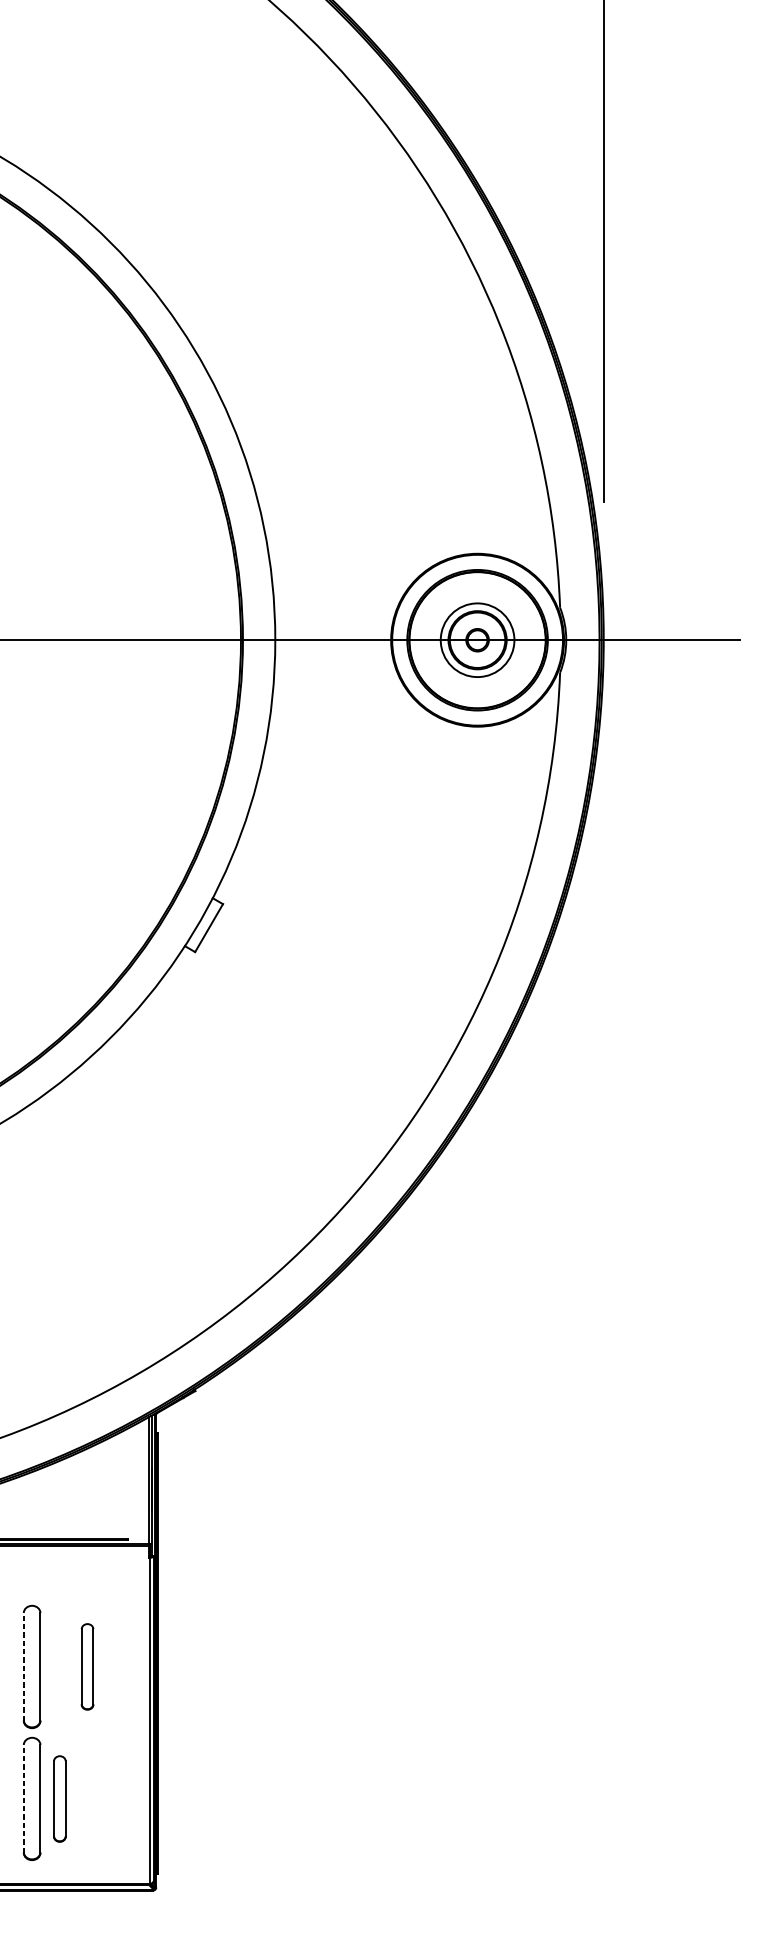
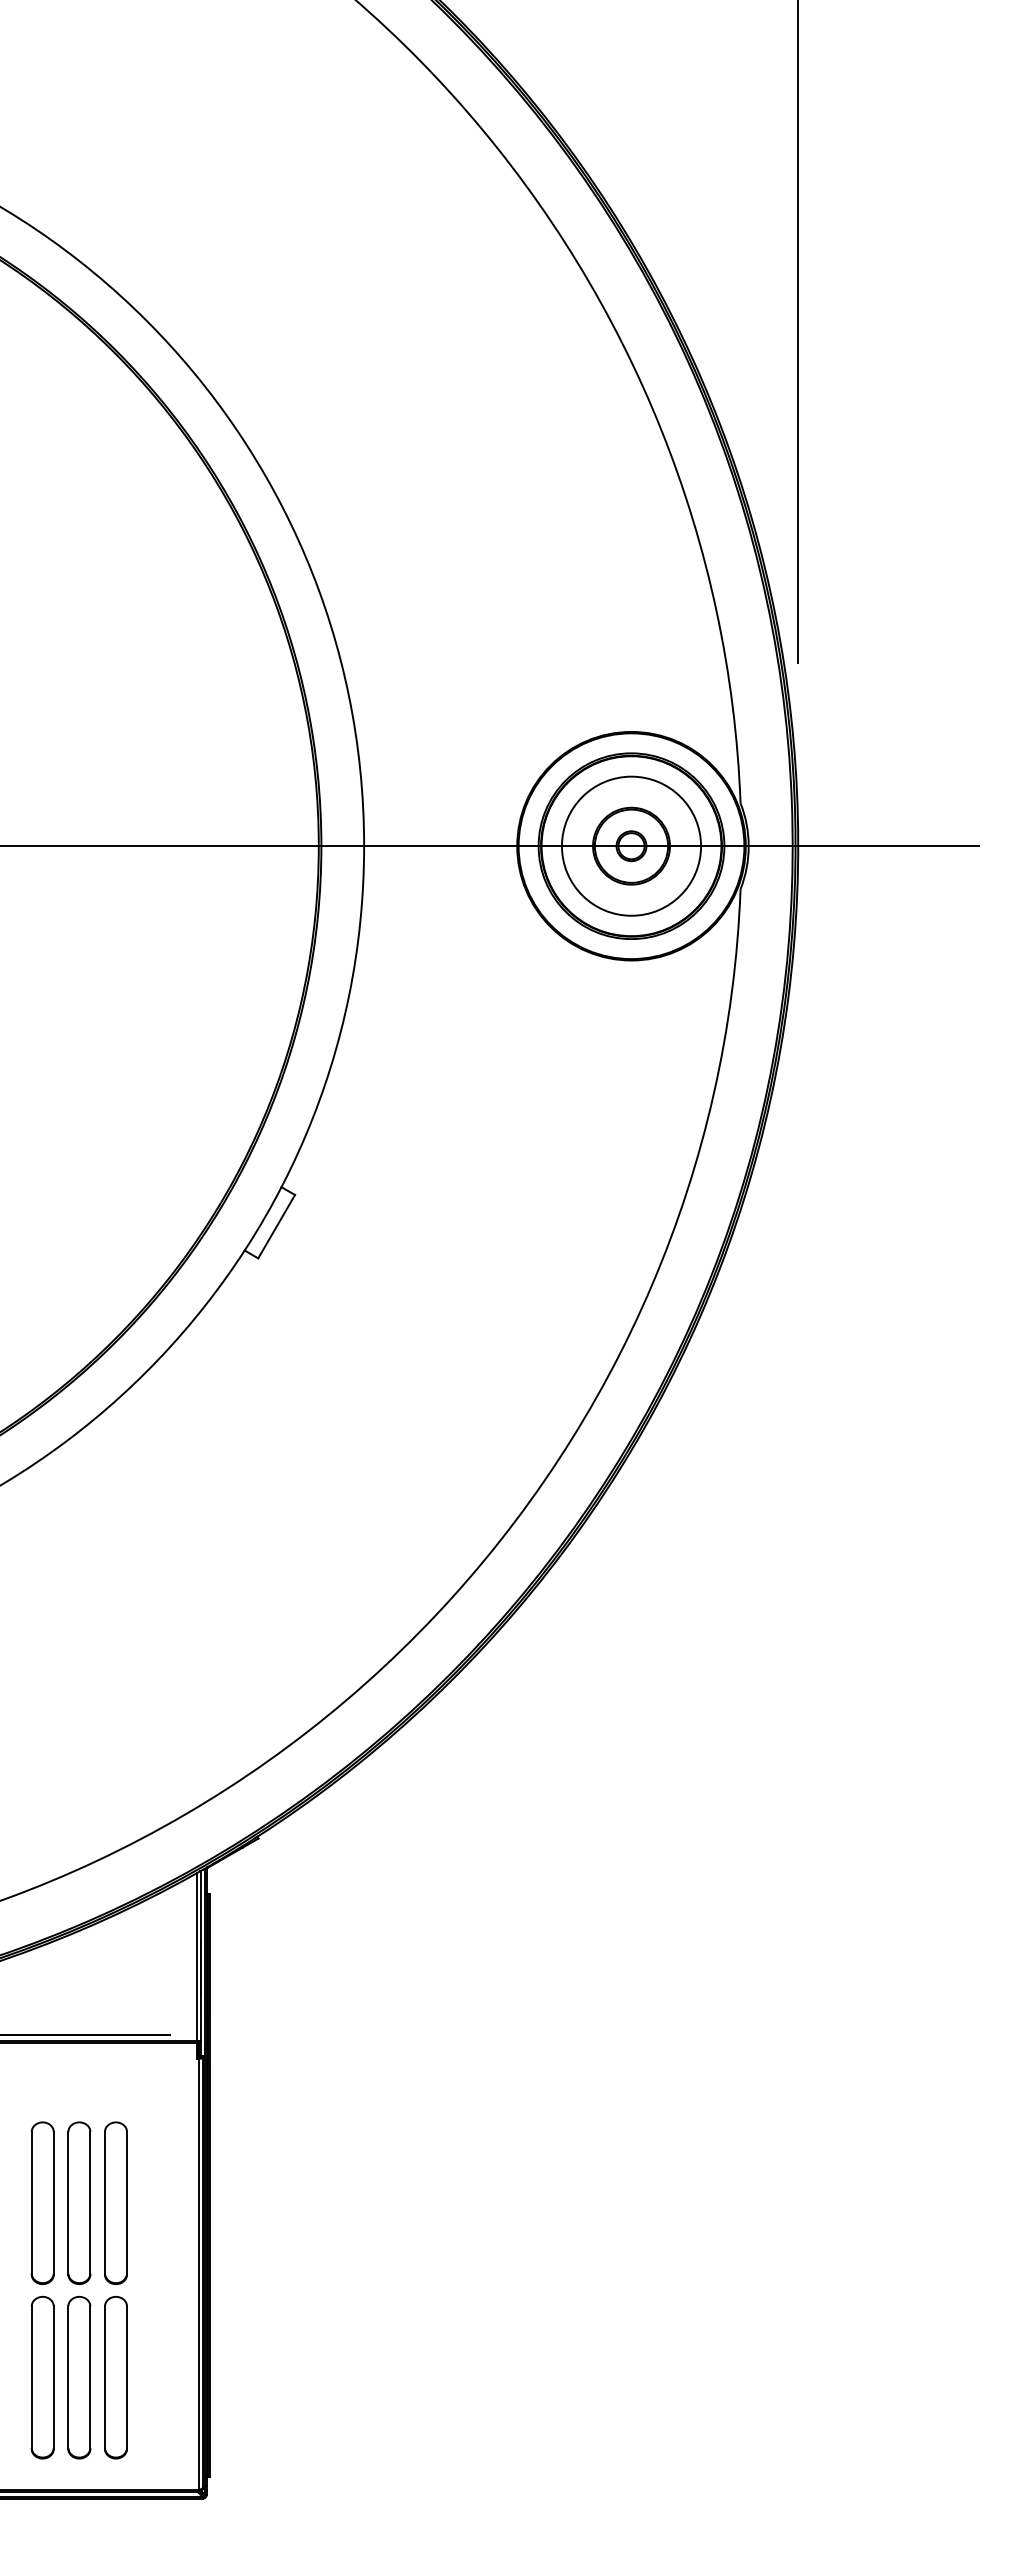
circle: (477, 639) -> (631, 845), size x1.43
line: (23, 1666) -> (31, 2202), dashed -> solid
part: (59, 1666) -> (79, 2202), added
part: (87, 1666) -> (115, 2202), size x1.43
line: (23, 1798) -> (31, 2377), dashed -> solid
part: (59, 1798) -> (79, 2377), size x1.43
part: (87, 1798) -> (115, 2377), added

